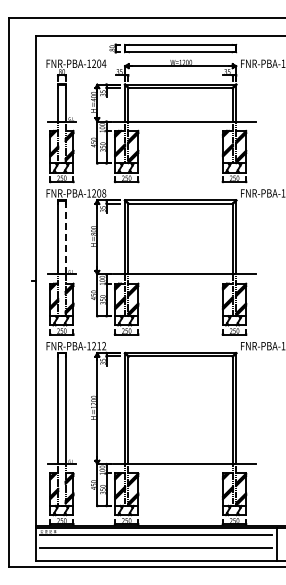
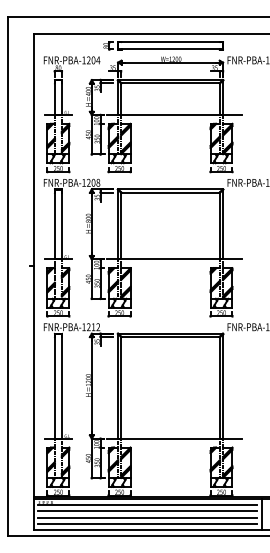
line: (65, 237) -> (61, 224), dashed -> solid
line: (156, 541) -> (147, 511), added
line: (156, 554) -> (147, 524), added

